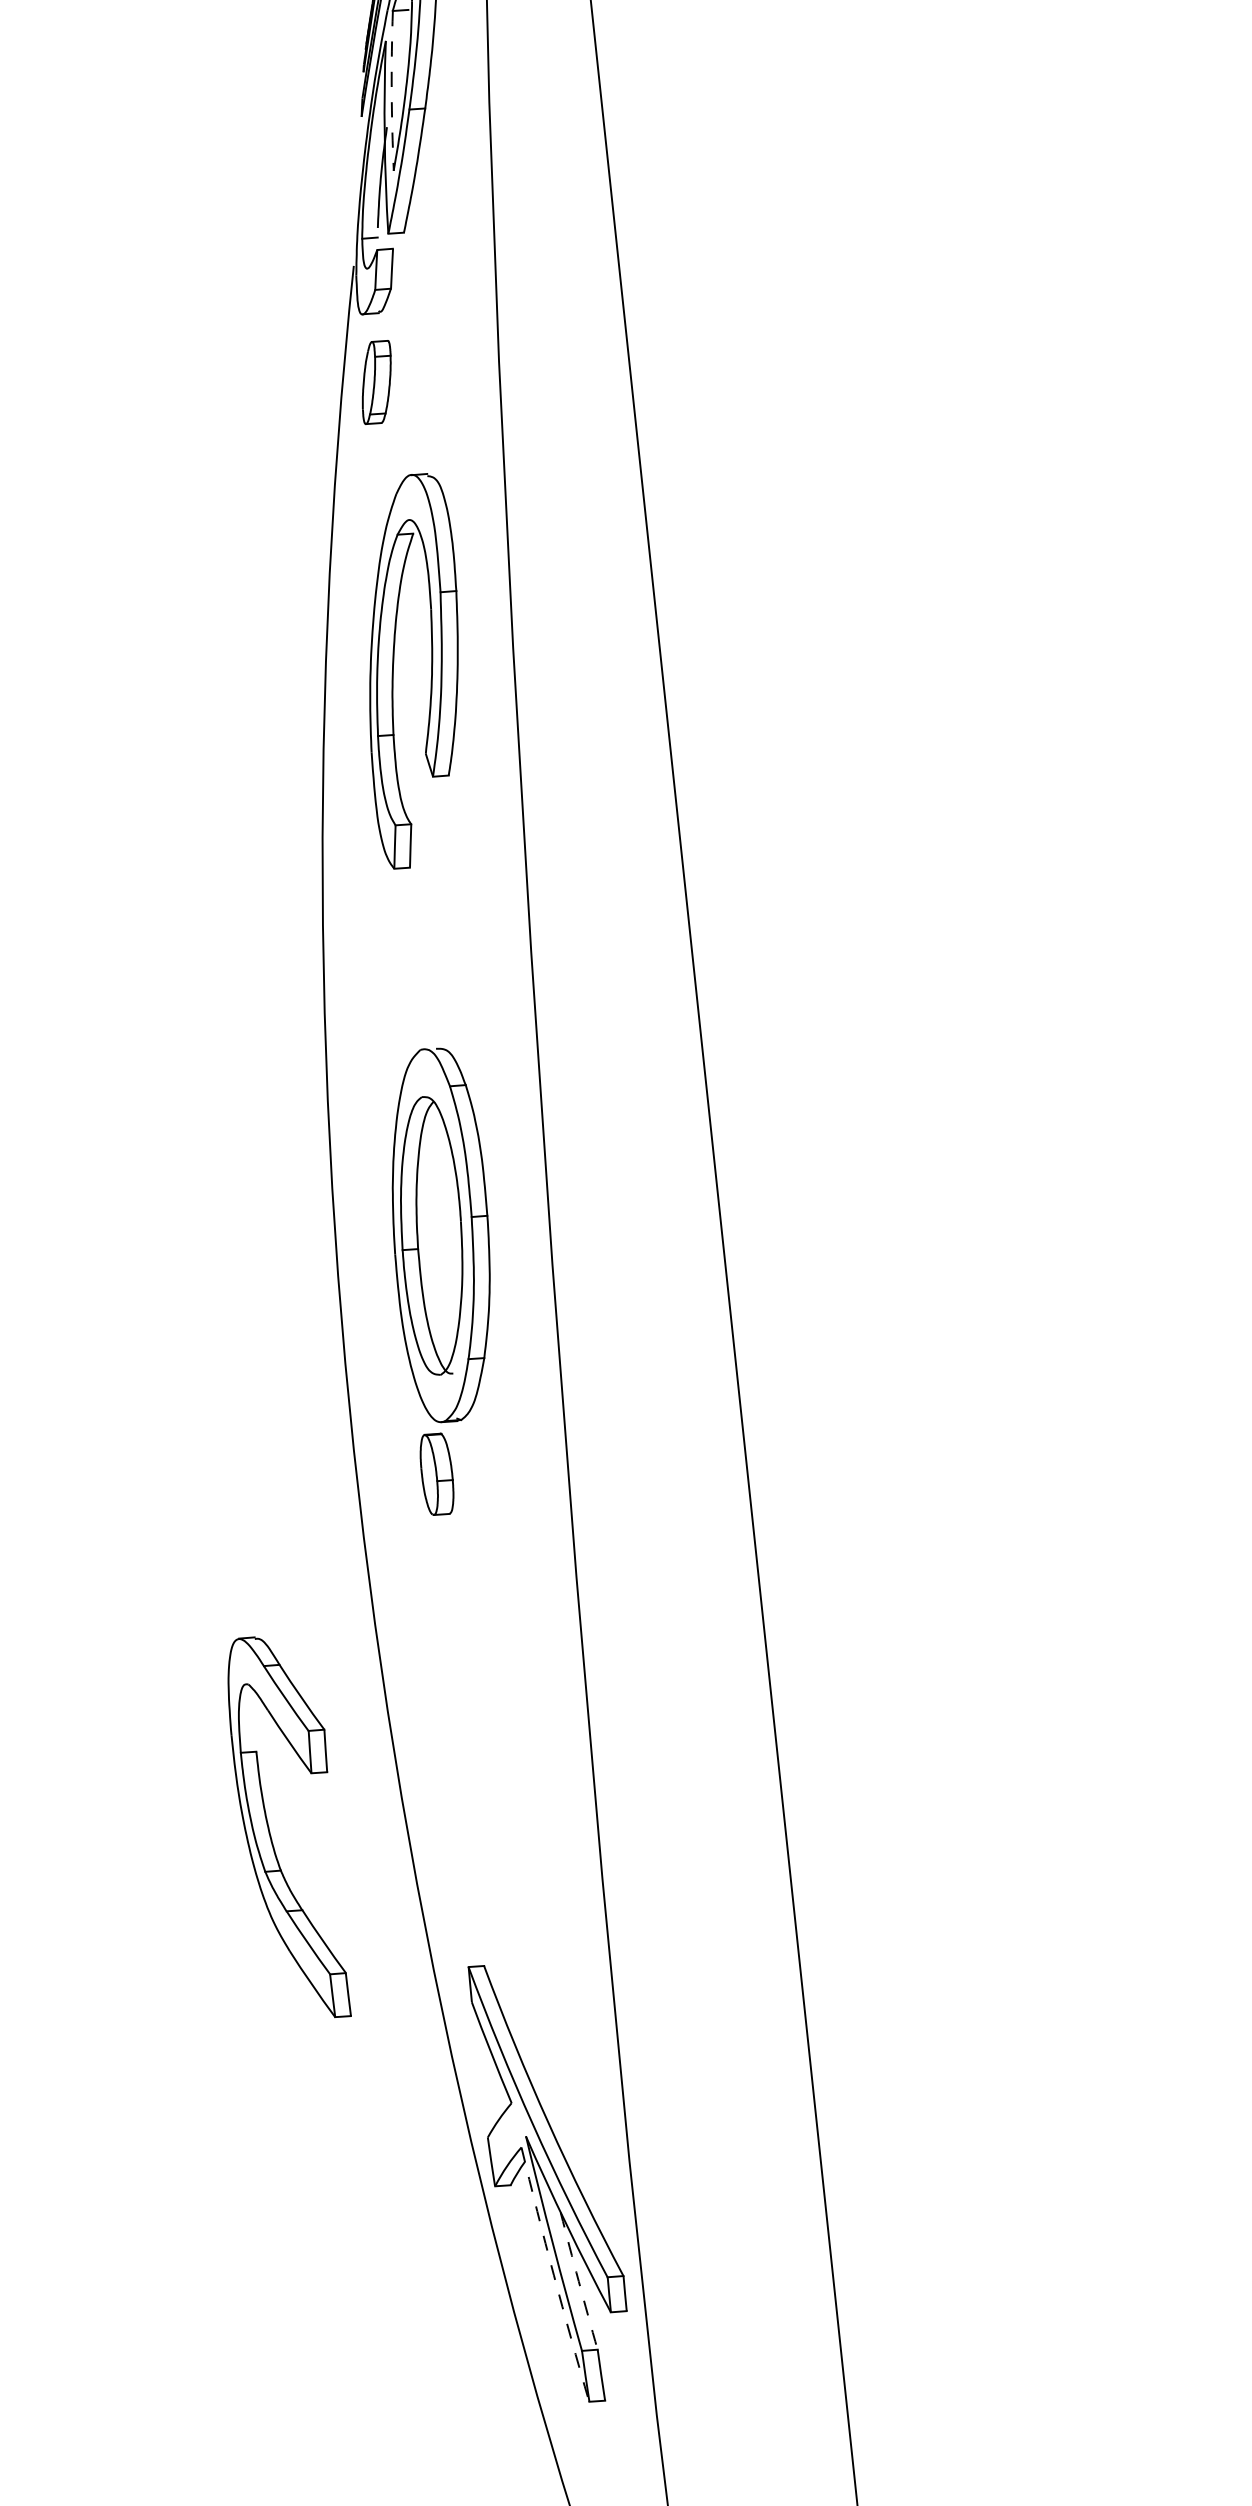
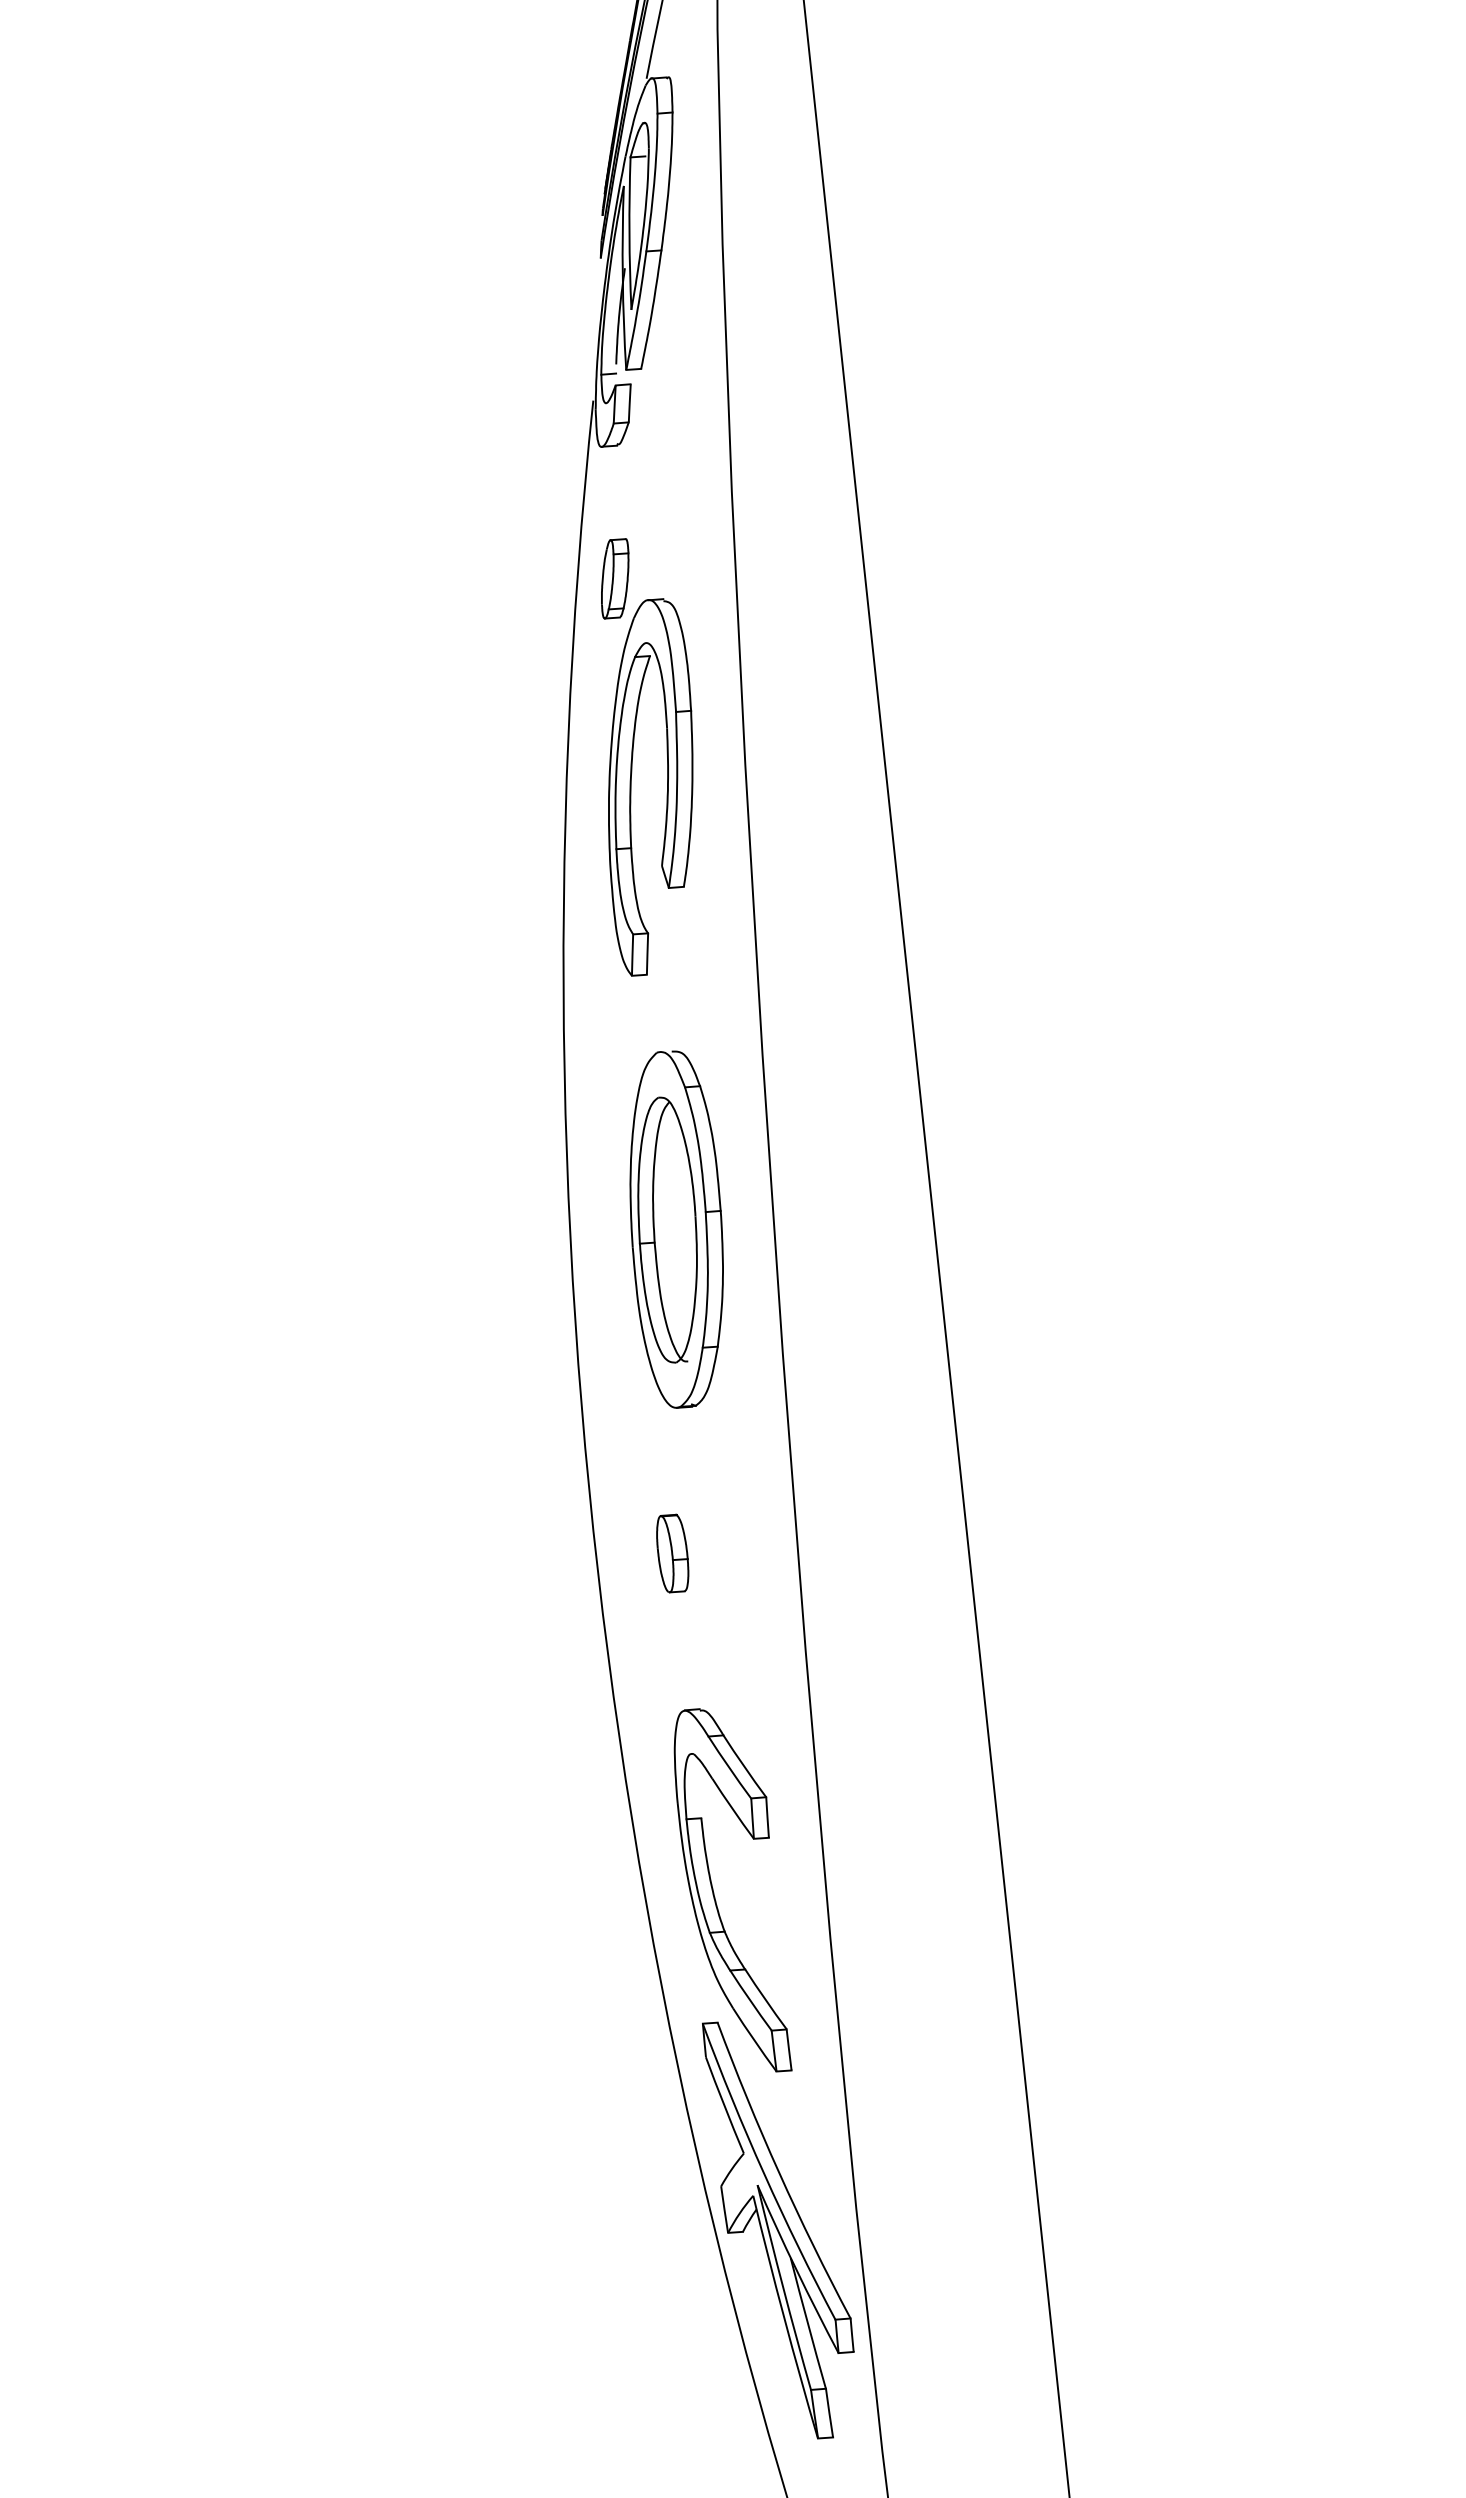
arc: (391, 90) -> (629, 233), dashed -> solid
part: (377, 382) -> (615, 578), moved
part: (441, 1235) -> (676, 1229), moved
part: (270, 1829) -> (714, 1892), moved
arc: (554, 2274) -> (784, 2317), dashed -> solid
arc: (578, 2281) -> (807, 2323), dashed -> solid

